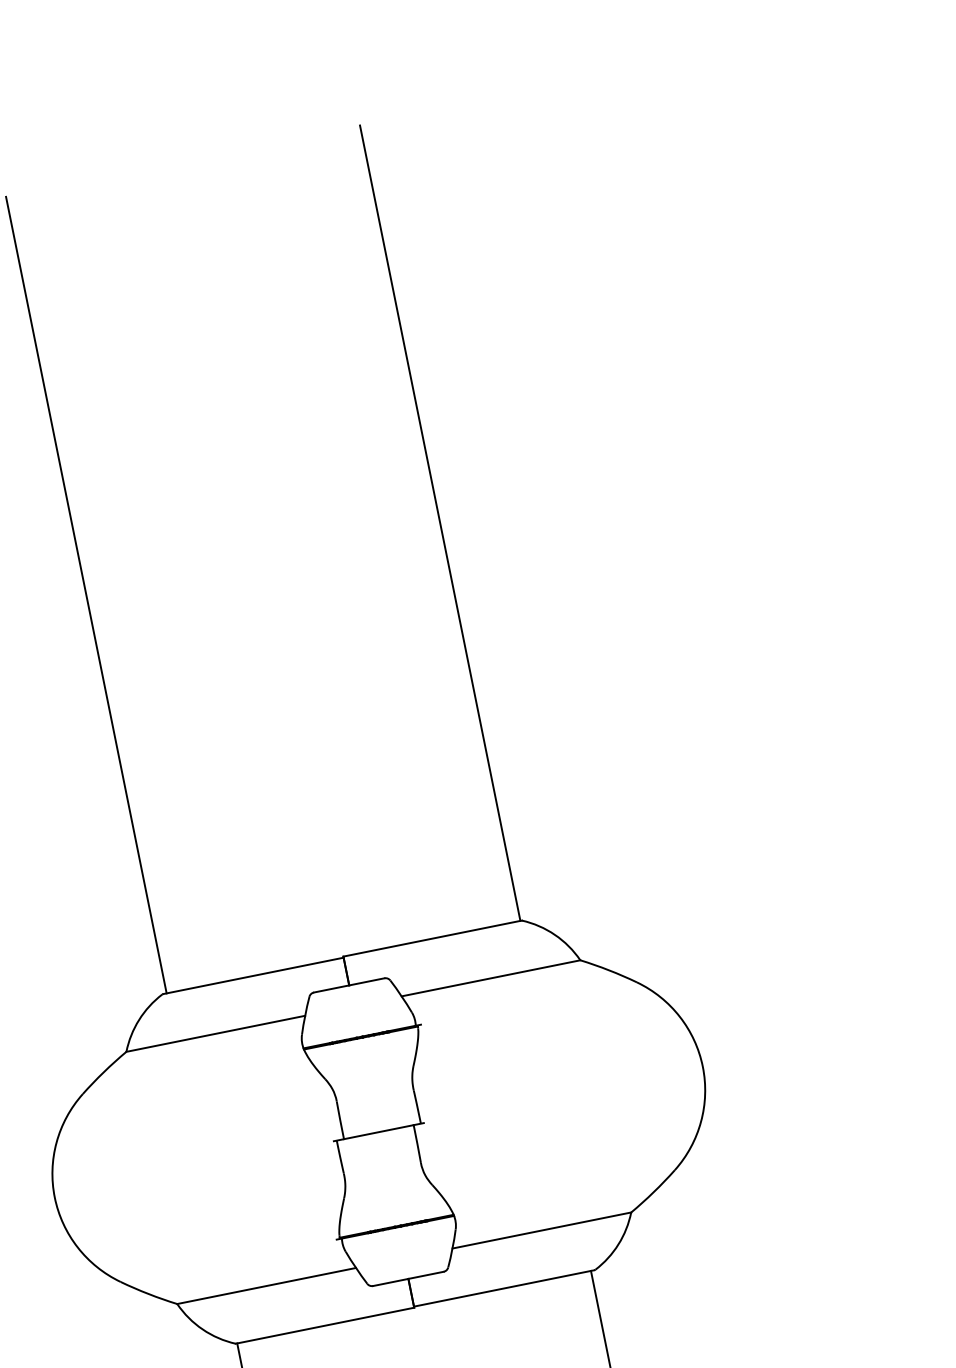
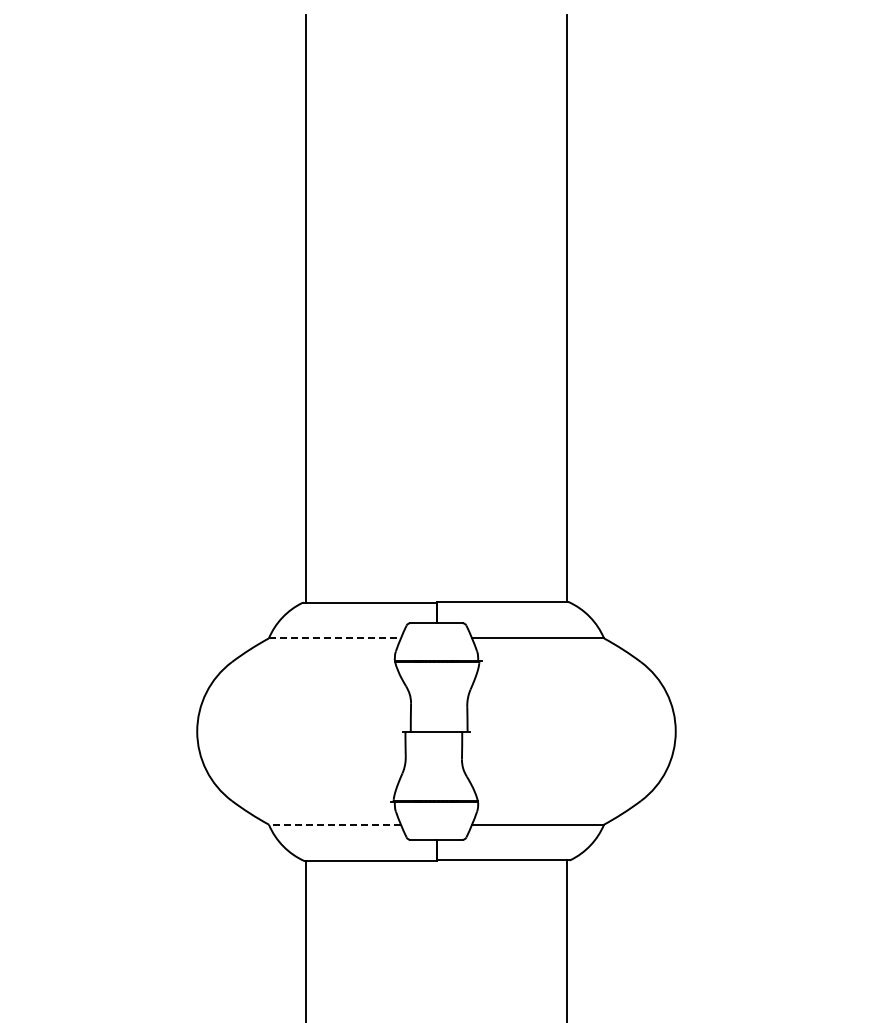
line: (215, 1034) -> (334, 638), solid -> dashed
line: (266, 1285) -> (334, 824), solid -> dashed

